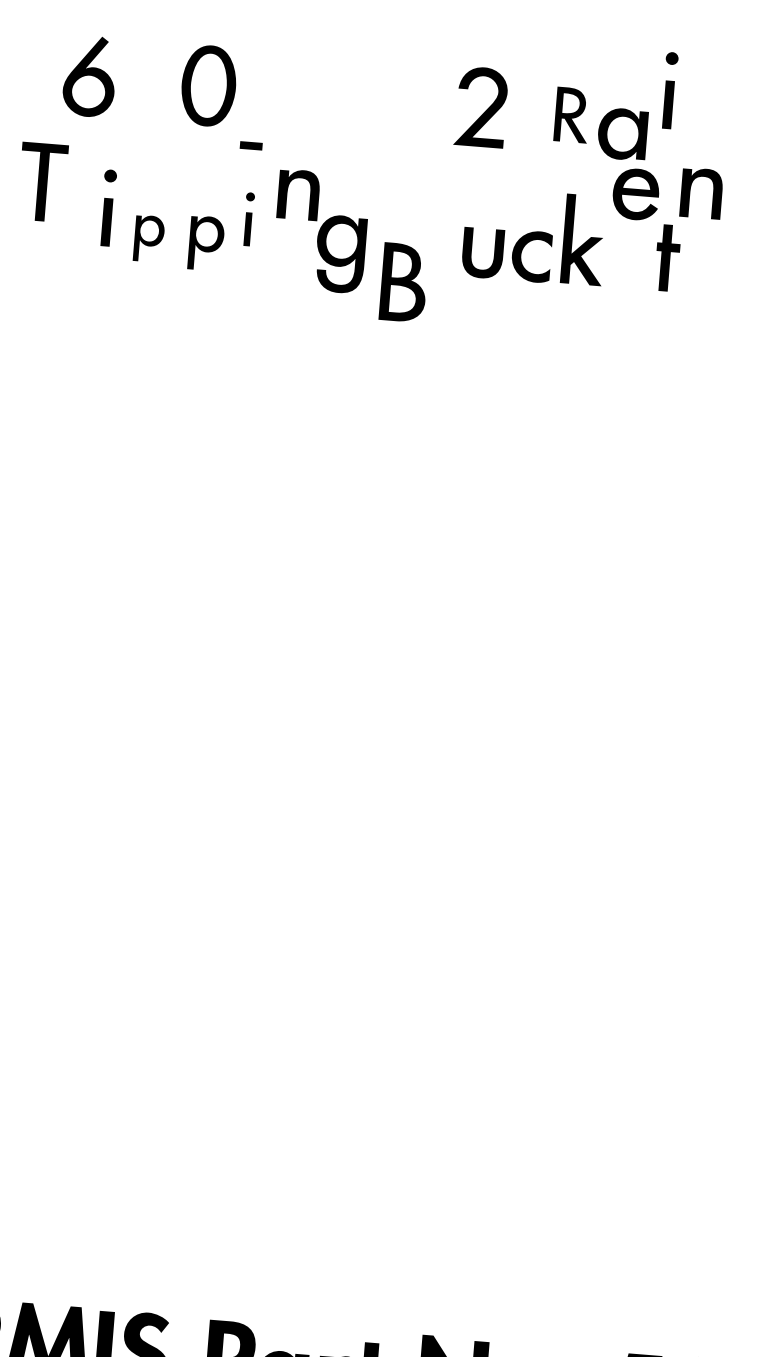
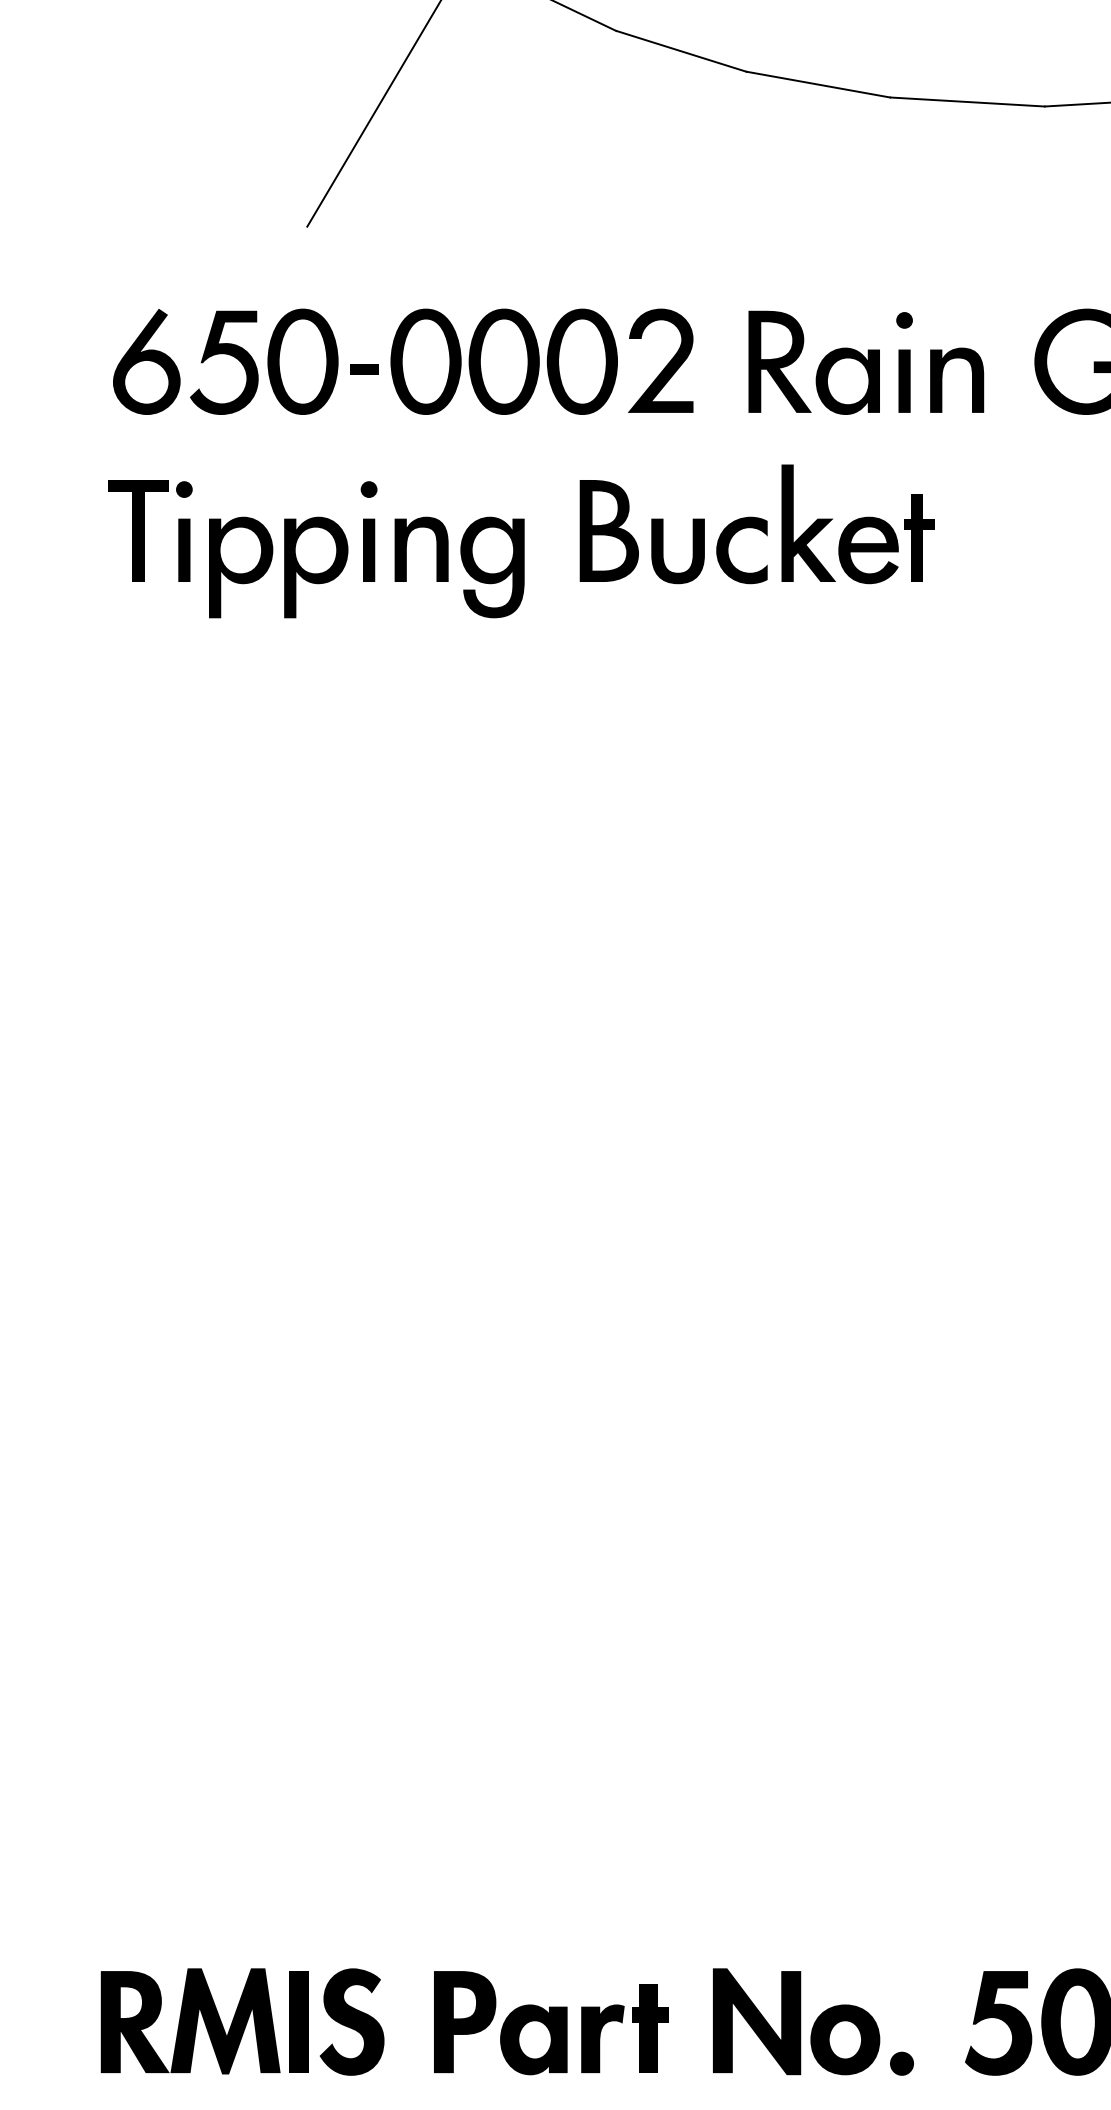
fill: (148, 81) -> (223, 362), added
part: (669, 90) -> (904, 362), moved
part: (361, 98) -> (503, 361), added
part: (571, 114) -> (779, 361), size x1.43
part: (251, 145) -> (364, 369), moved
part: (42, 182) -> (138, 530), moved
part: (288, 190) -> (407, 544), moved
part: (690, 191) -> (942, 379), moved
part: (635, 194) -> (868, 550), moved
part: (248, 219) -> (368, 531), size x1.43
part: (149, 238) -> (241, 567), size x1.67
part: (206, 243) -> (316, 567), size x1.43
part: (403, 282) -> (608, 530), moved

